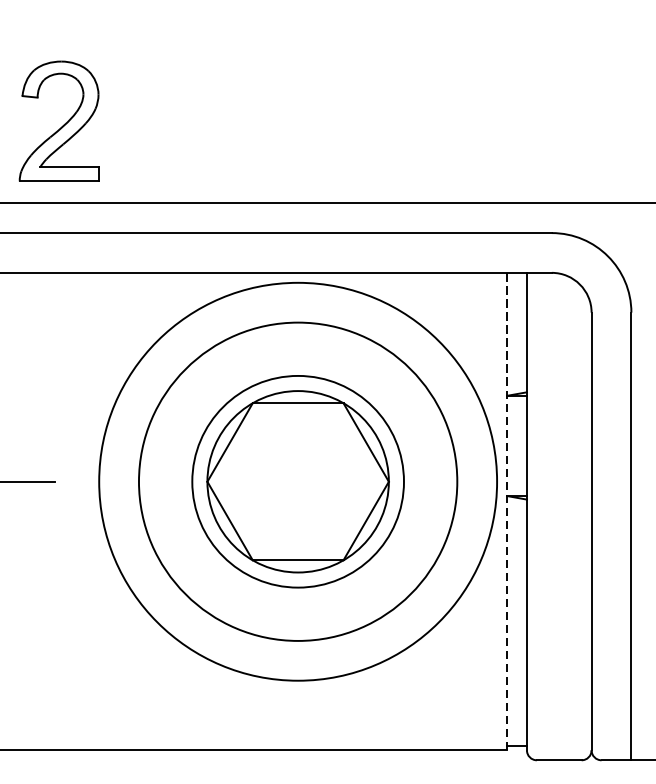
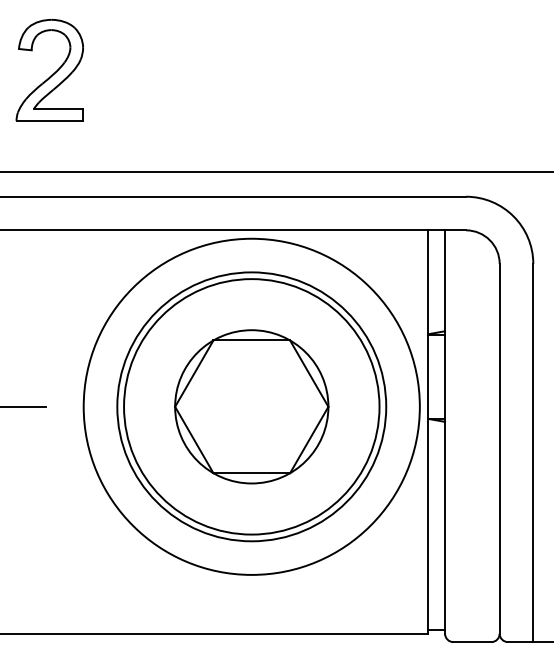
part: (58, 121) -> (49, 70), moved
circle: (297, 481) -> (251, 406), size x1.43
line: (507, 512) -> (428, 432), dashed -> solid

